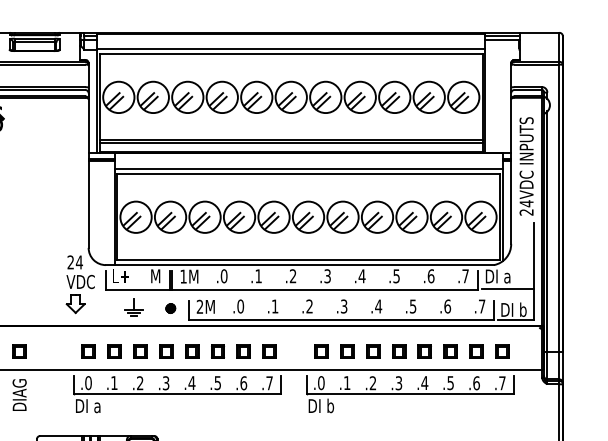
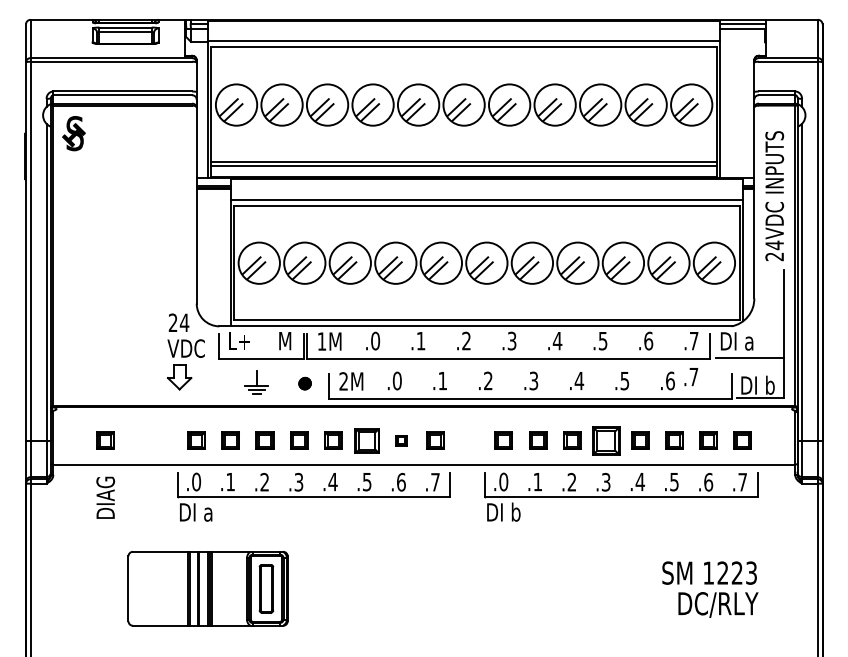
text: (480, 306) -> (691, 377), moved
part: (218, 351) -> (367, 440), size x1.4
part: (243, 351) -> (401, 440), size x0.6
part: (399, 351) -> (606, 440), size x1.6

